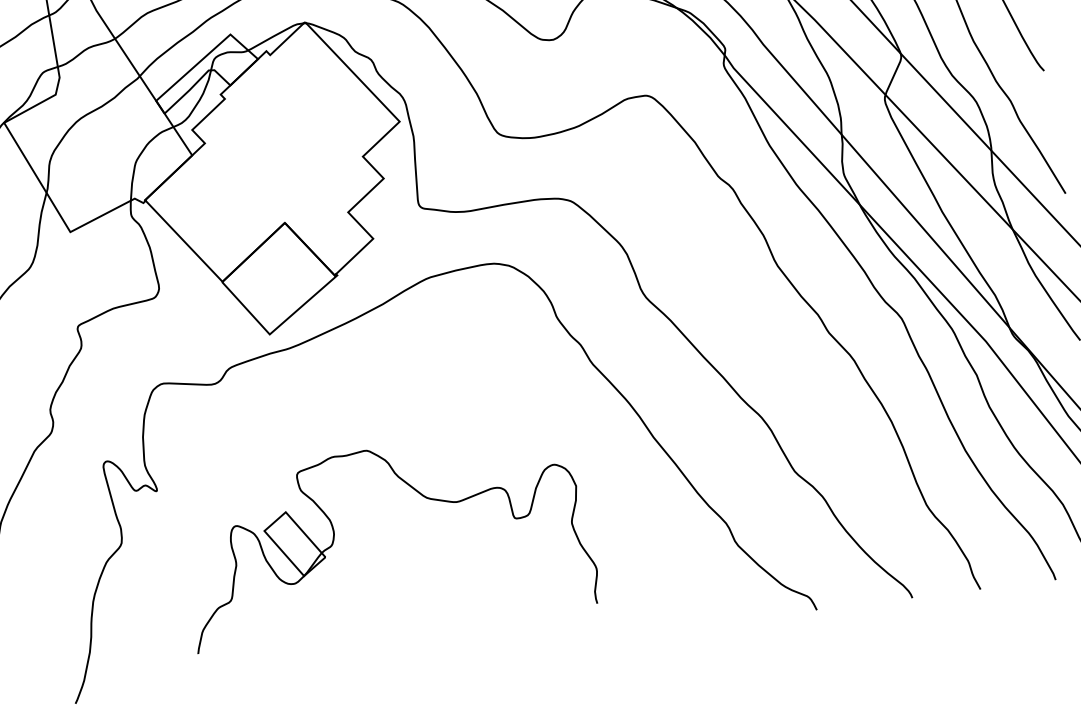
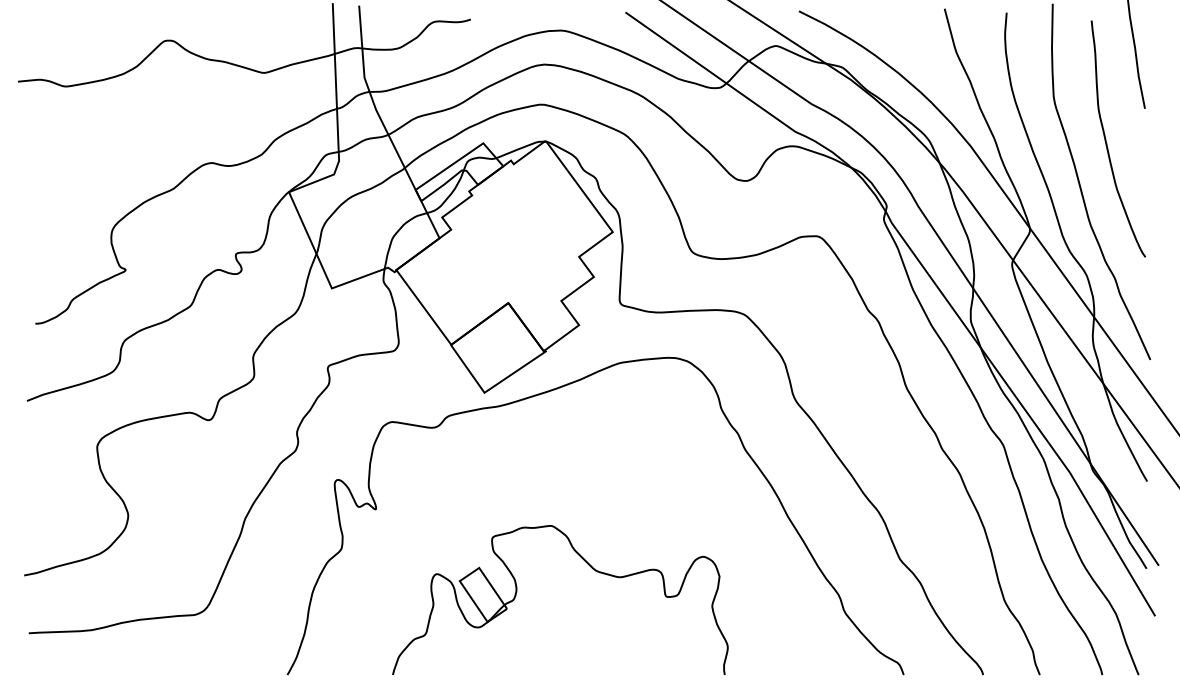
part: (335, 535) -> (517, 592), moved

